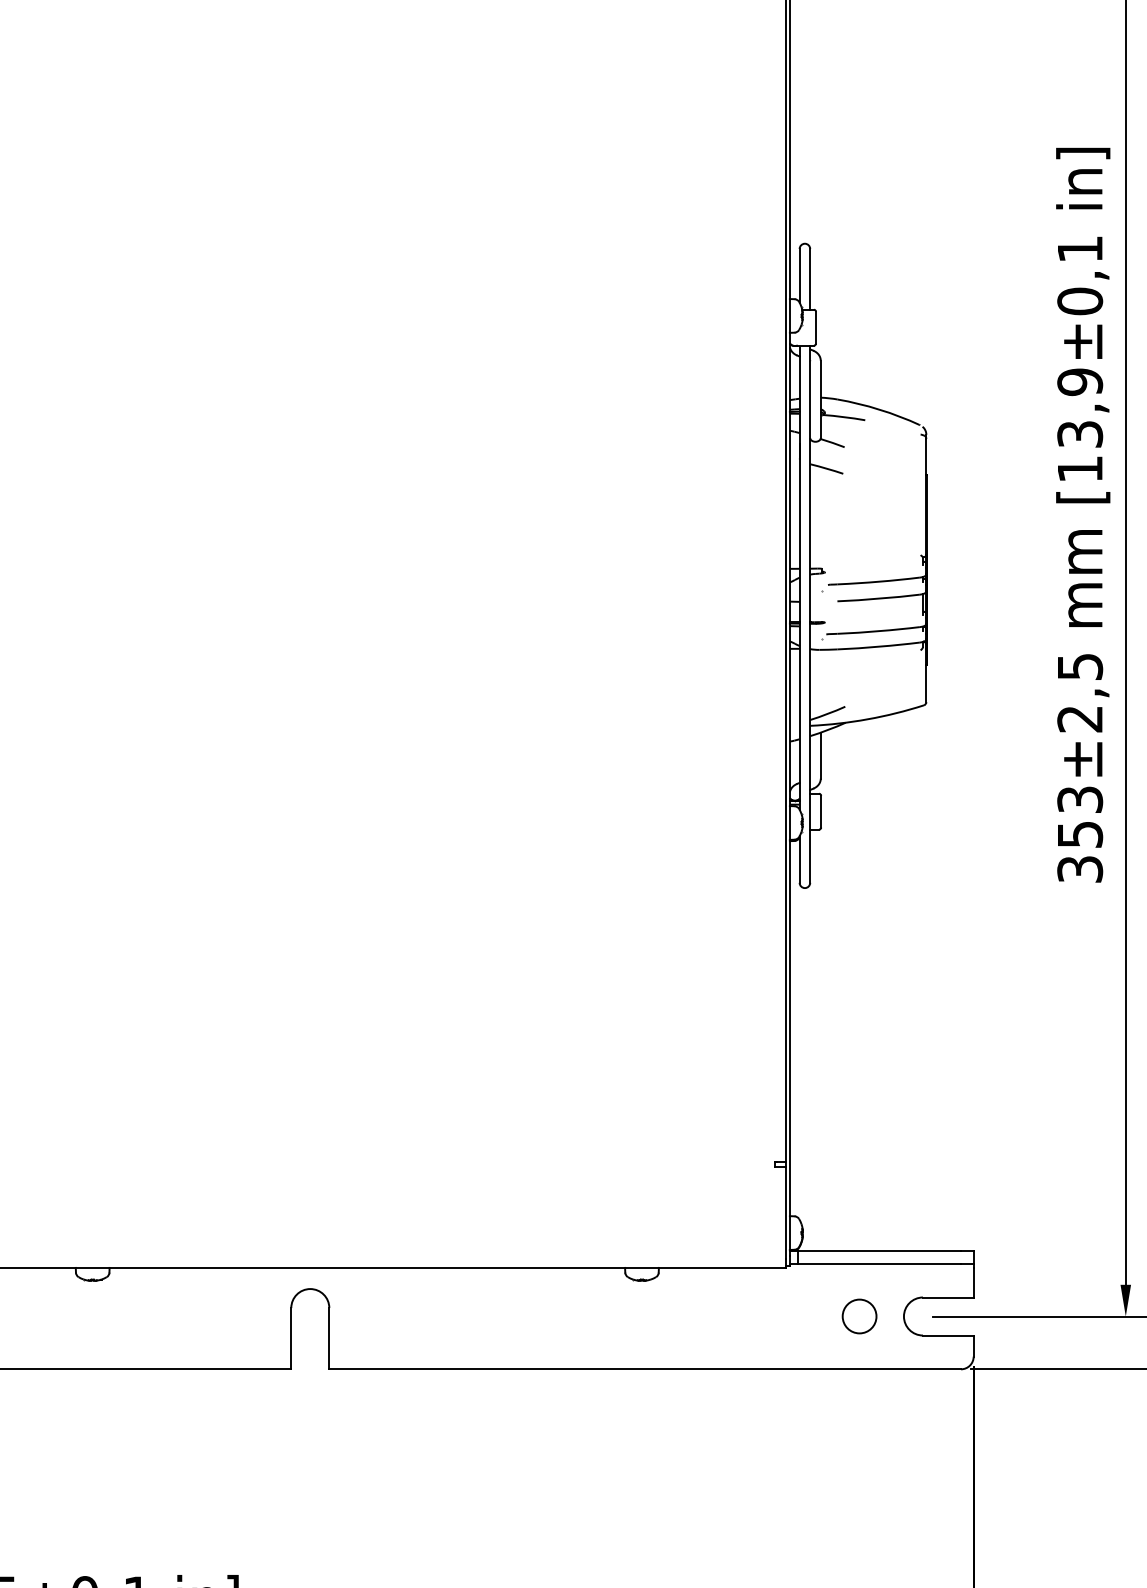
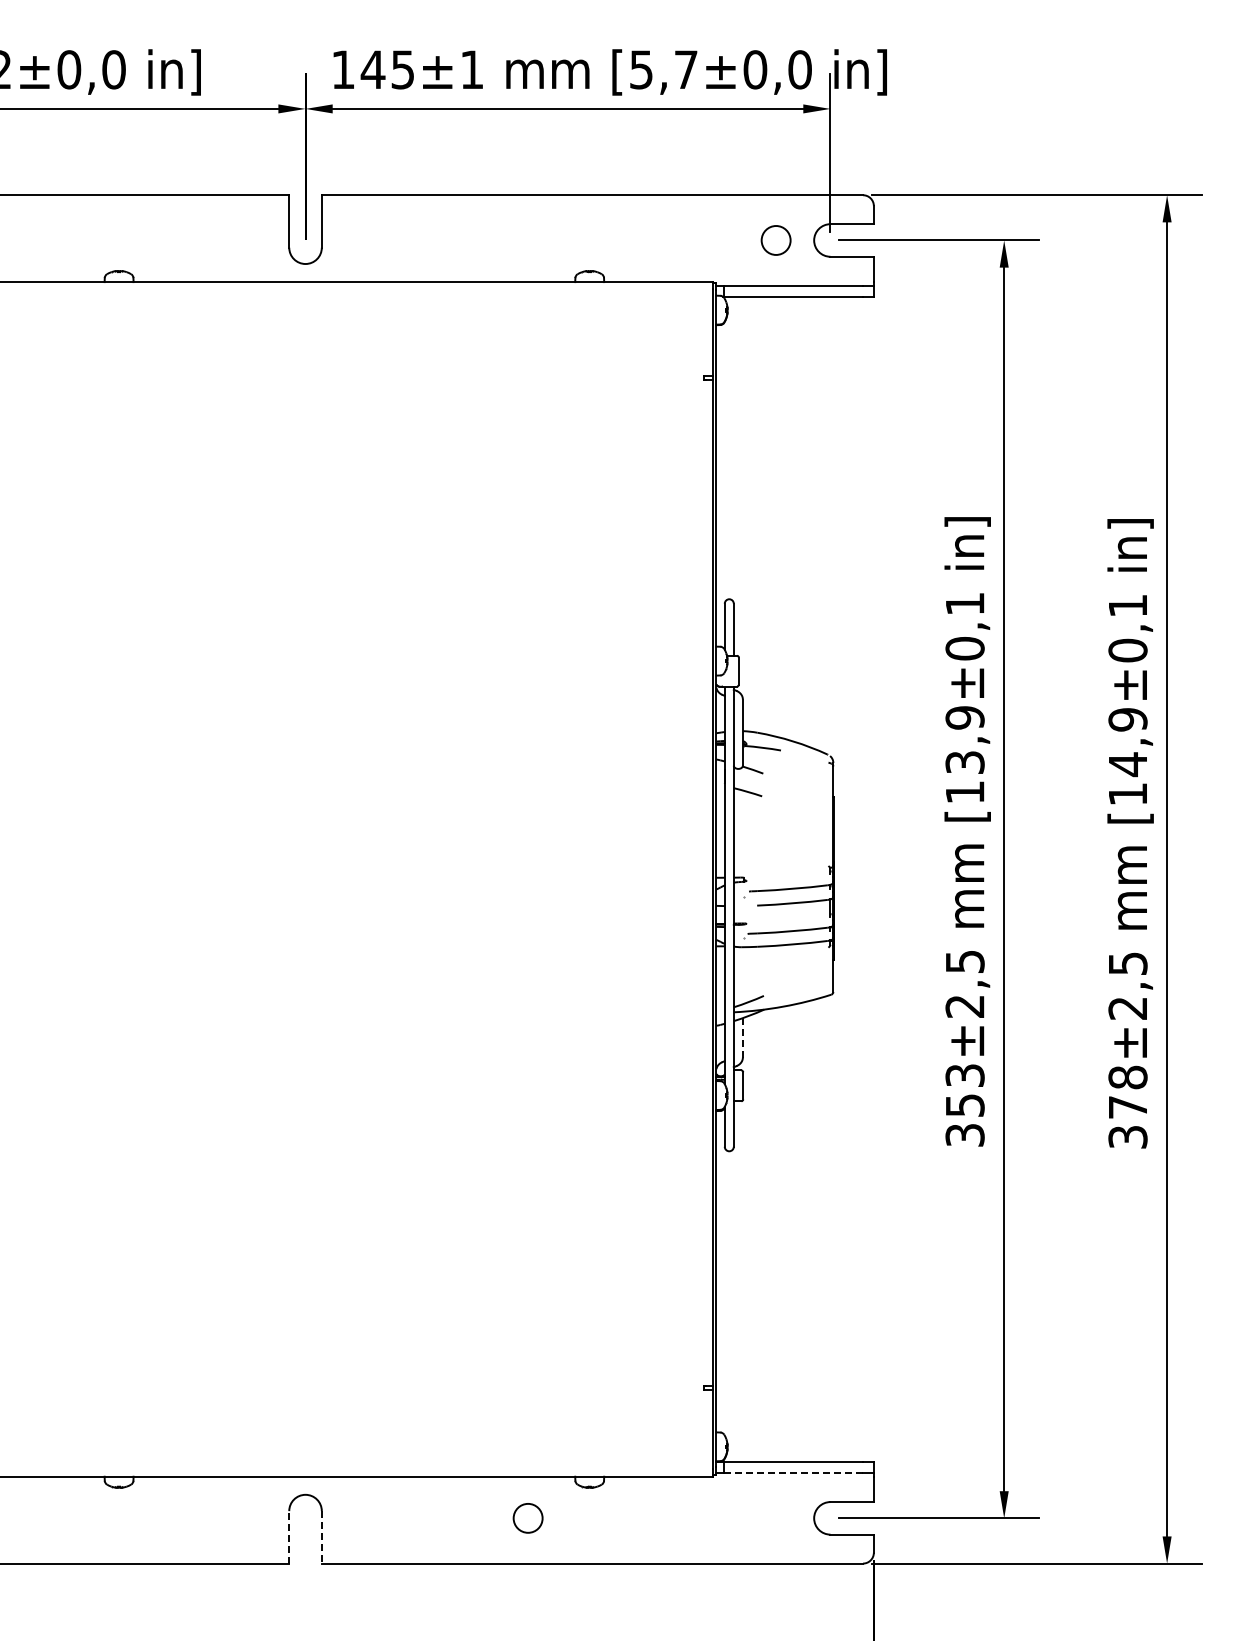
line: (820, 755) -> (742, 1037), solid -> dashed
line: (879, 1264) -> (793, 1473), solid -> dashed
circle: (858, 1316) -> (527, 1518), moved
line: (291, 1337) -> (289, 1536), solid -> dashed
line: (328, 1338) -> (321, 1537), solid -> dashed

